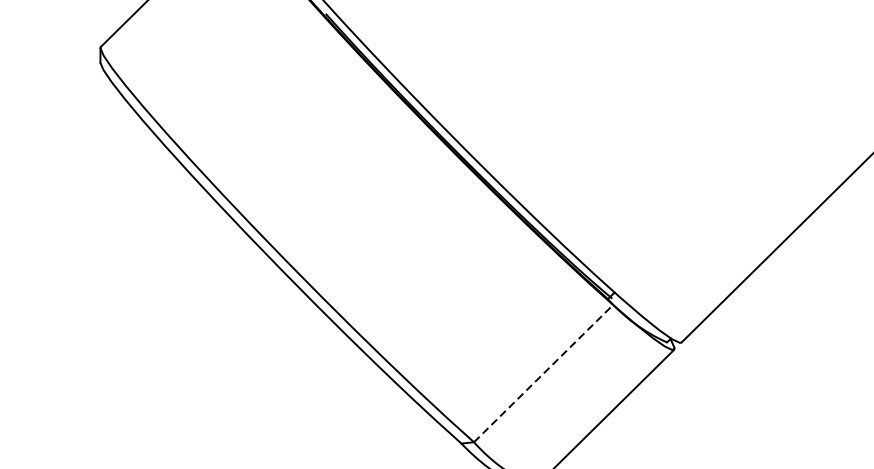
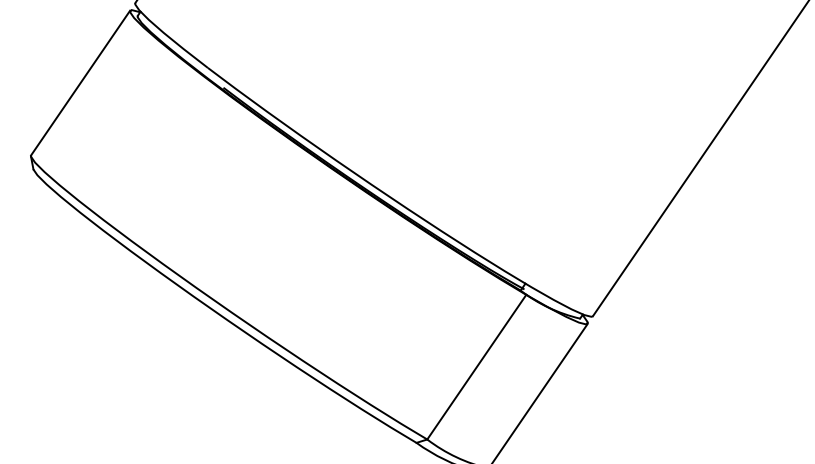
line: (543, 373) -> (476, 367), dashed -> solid

